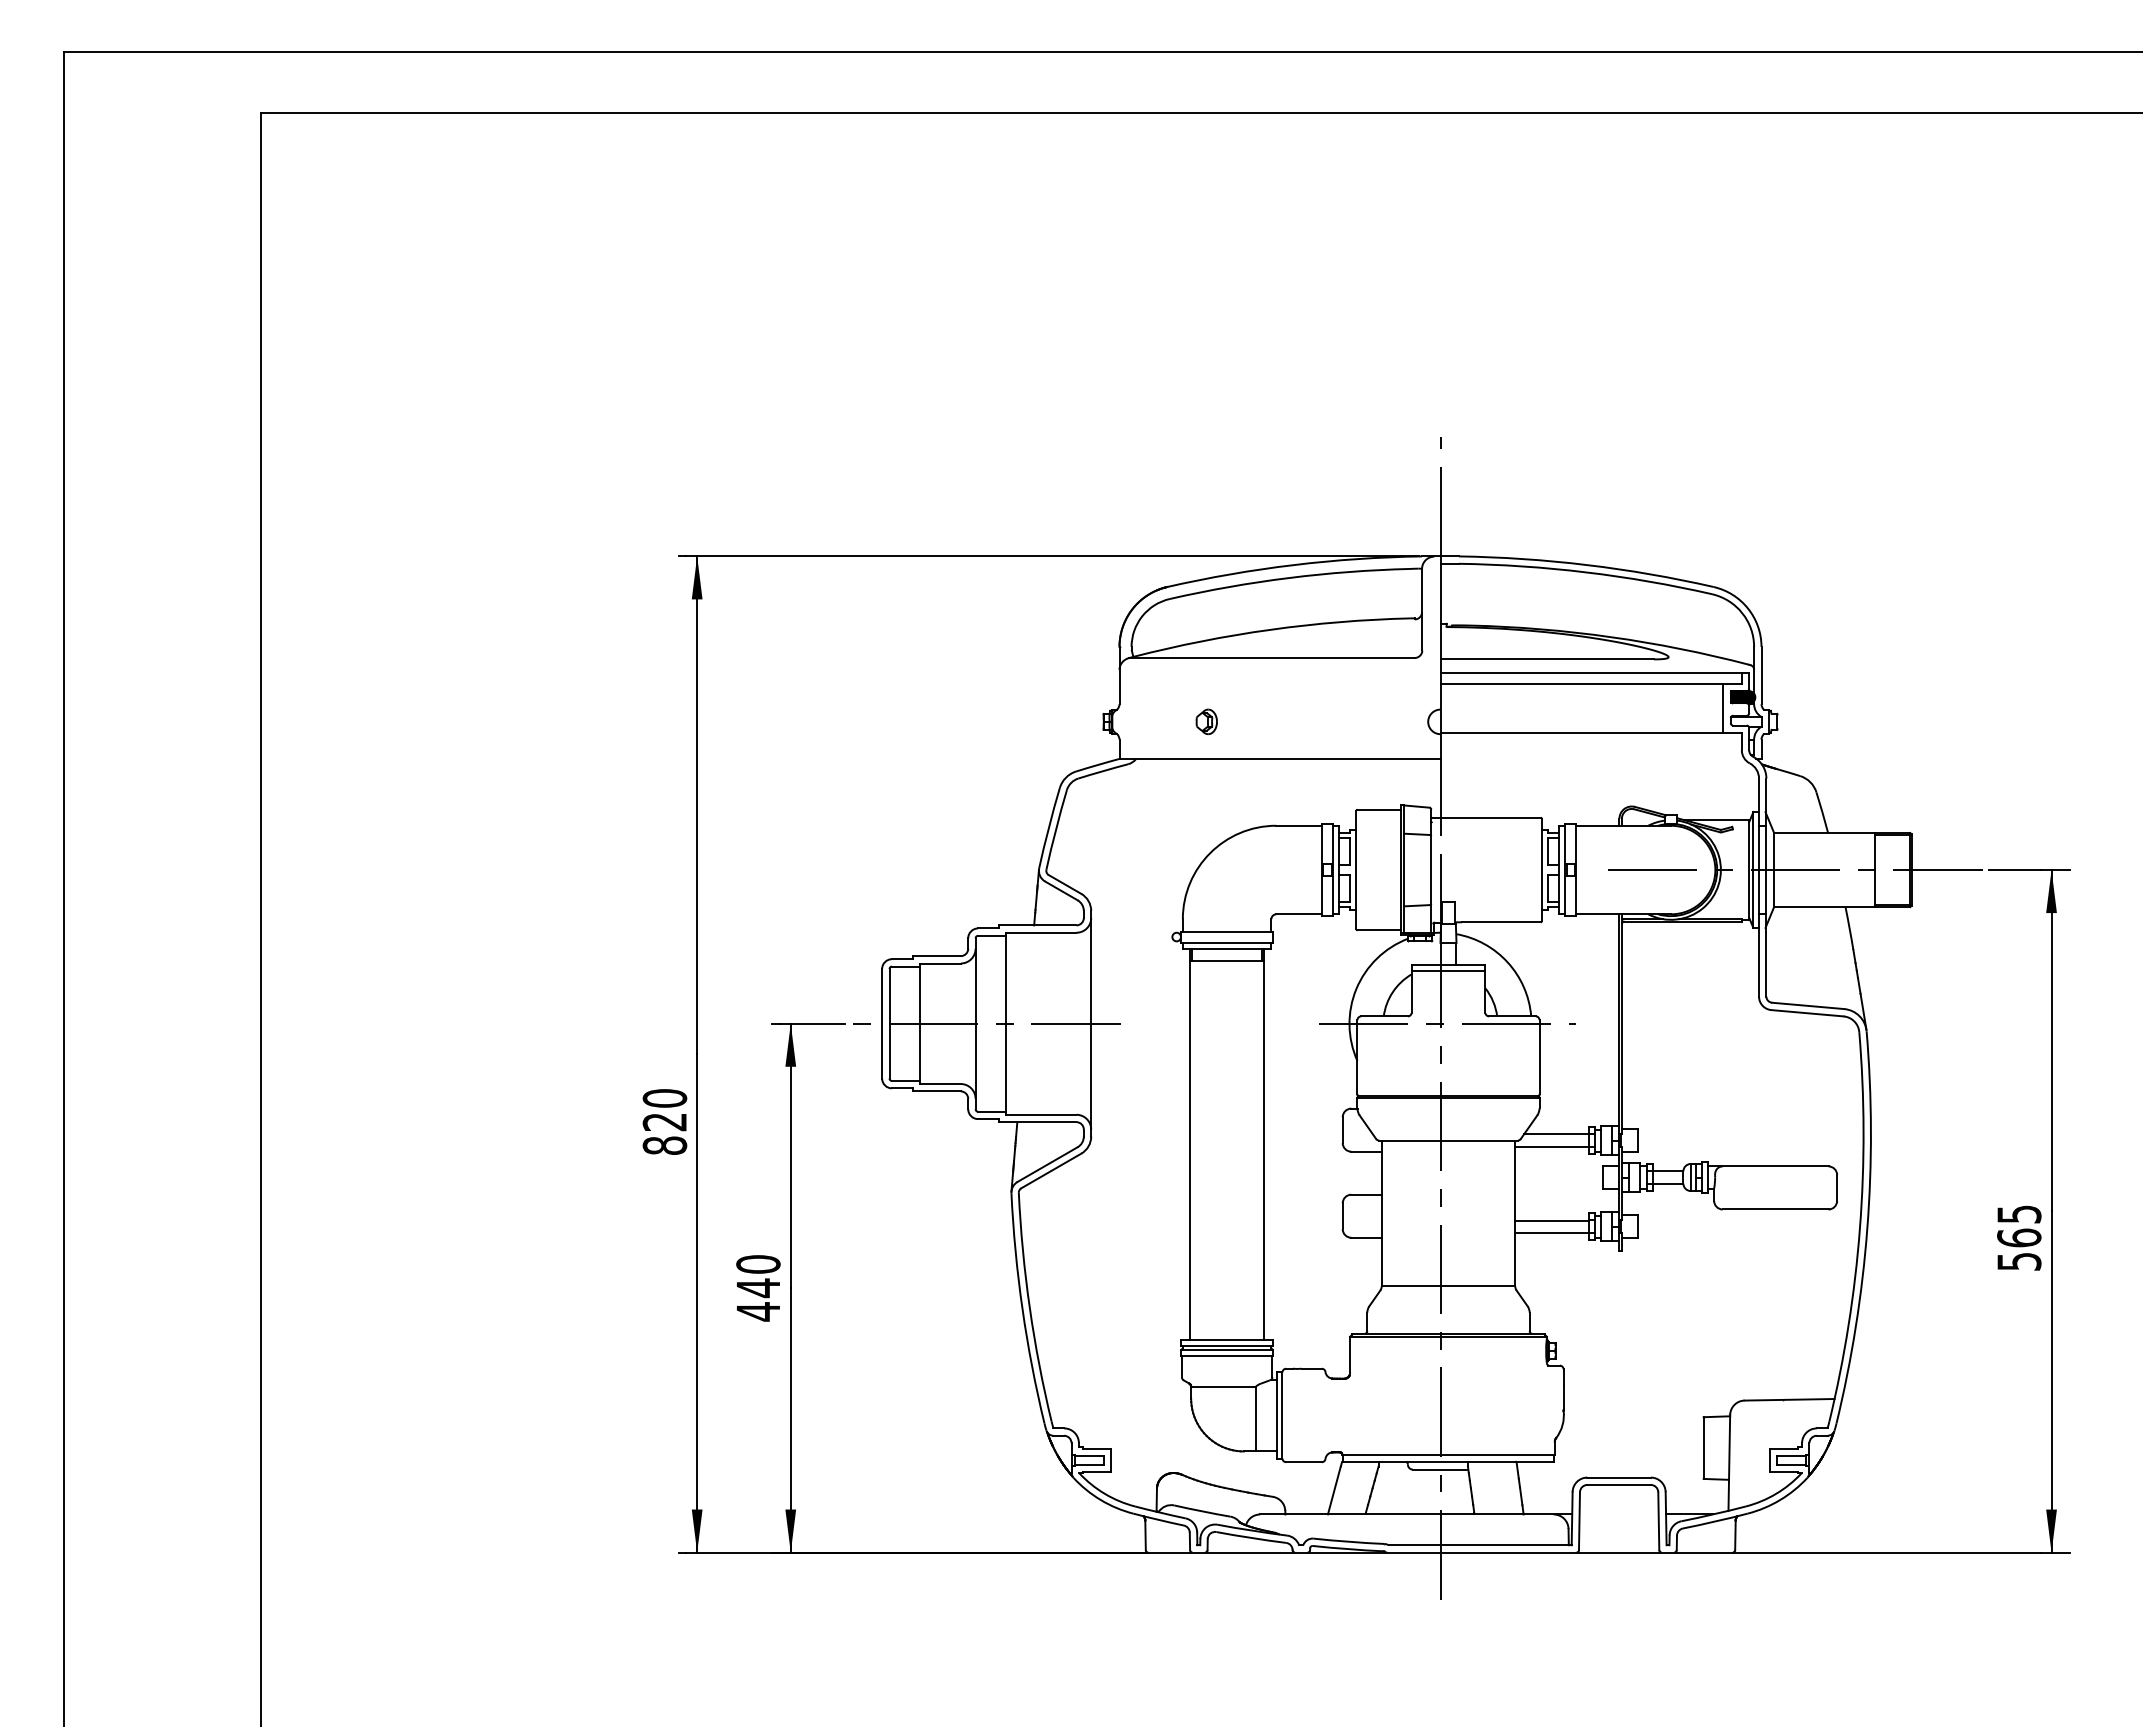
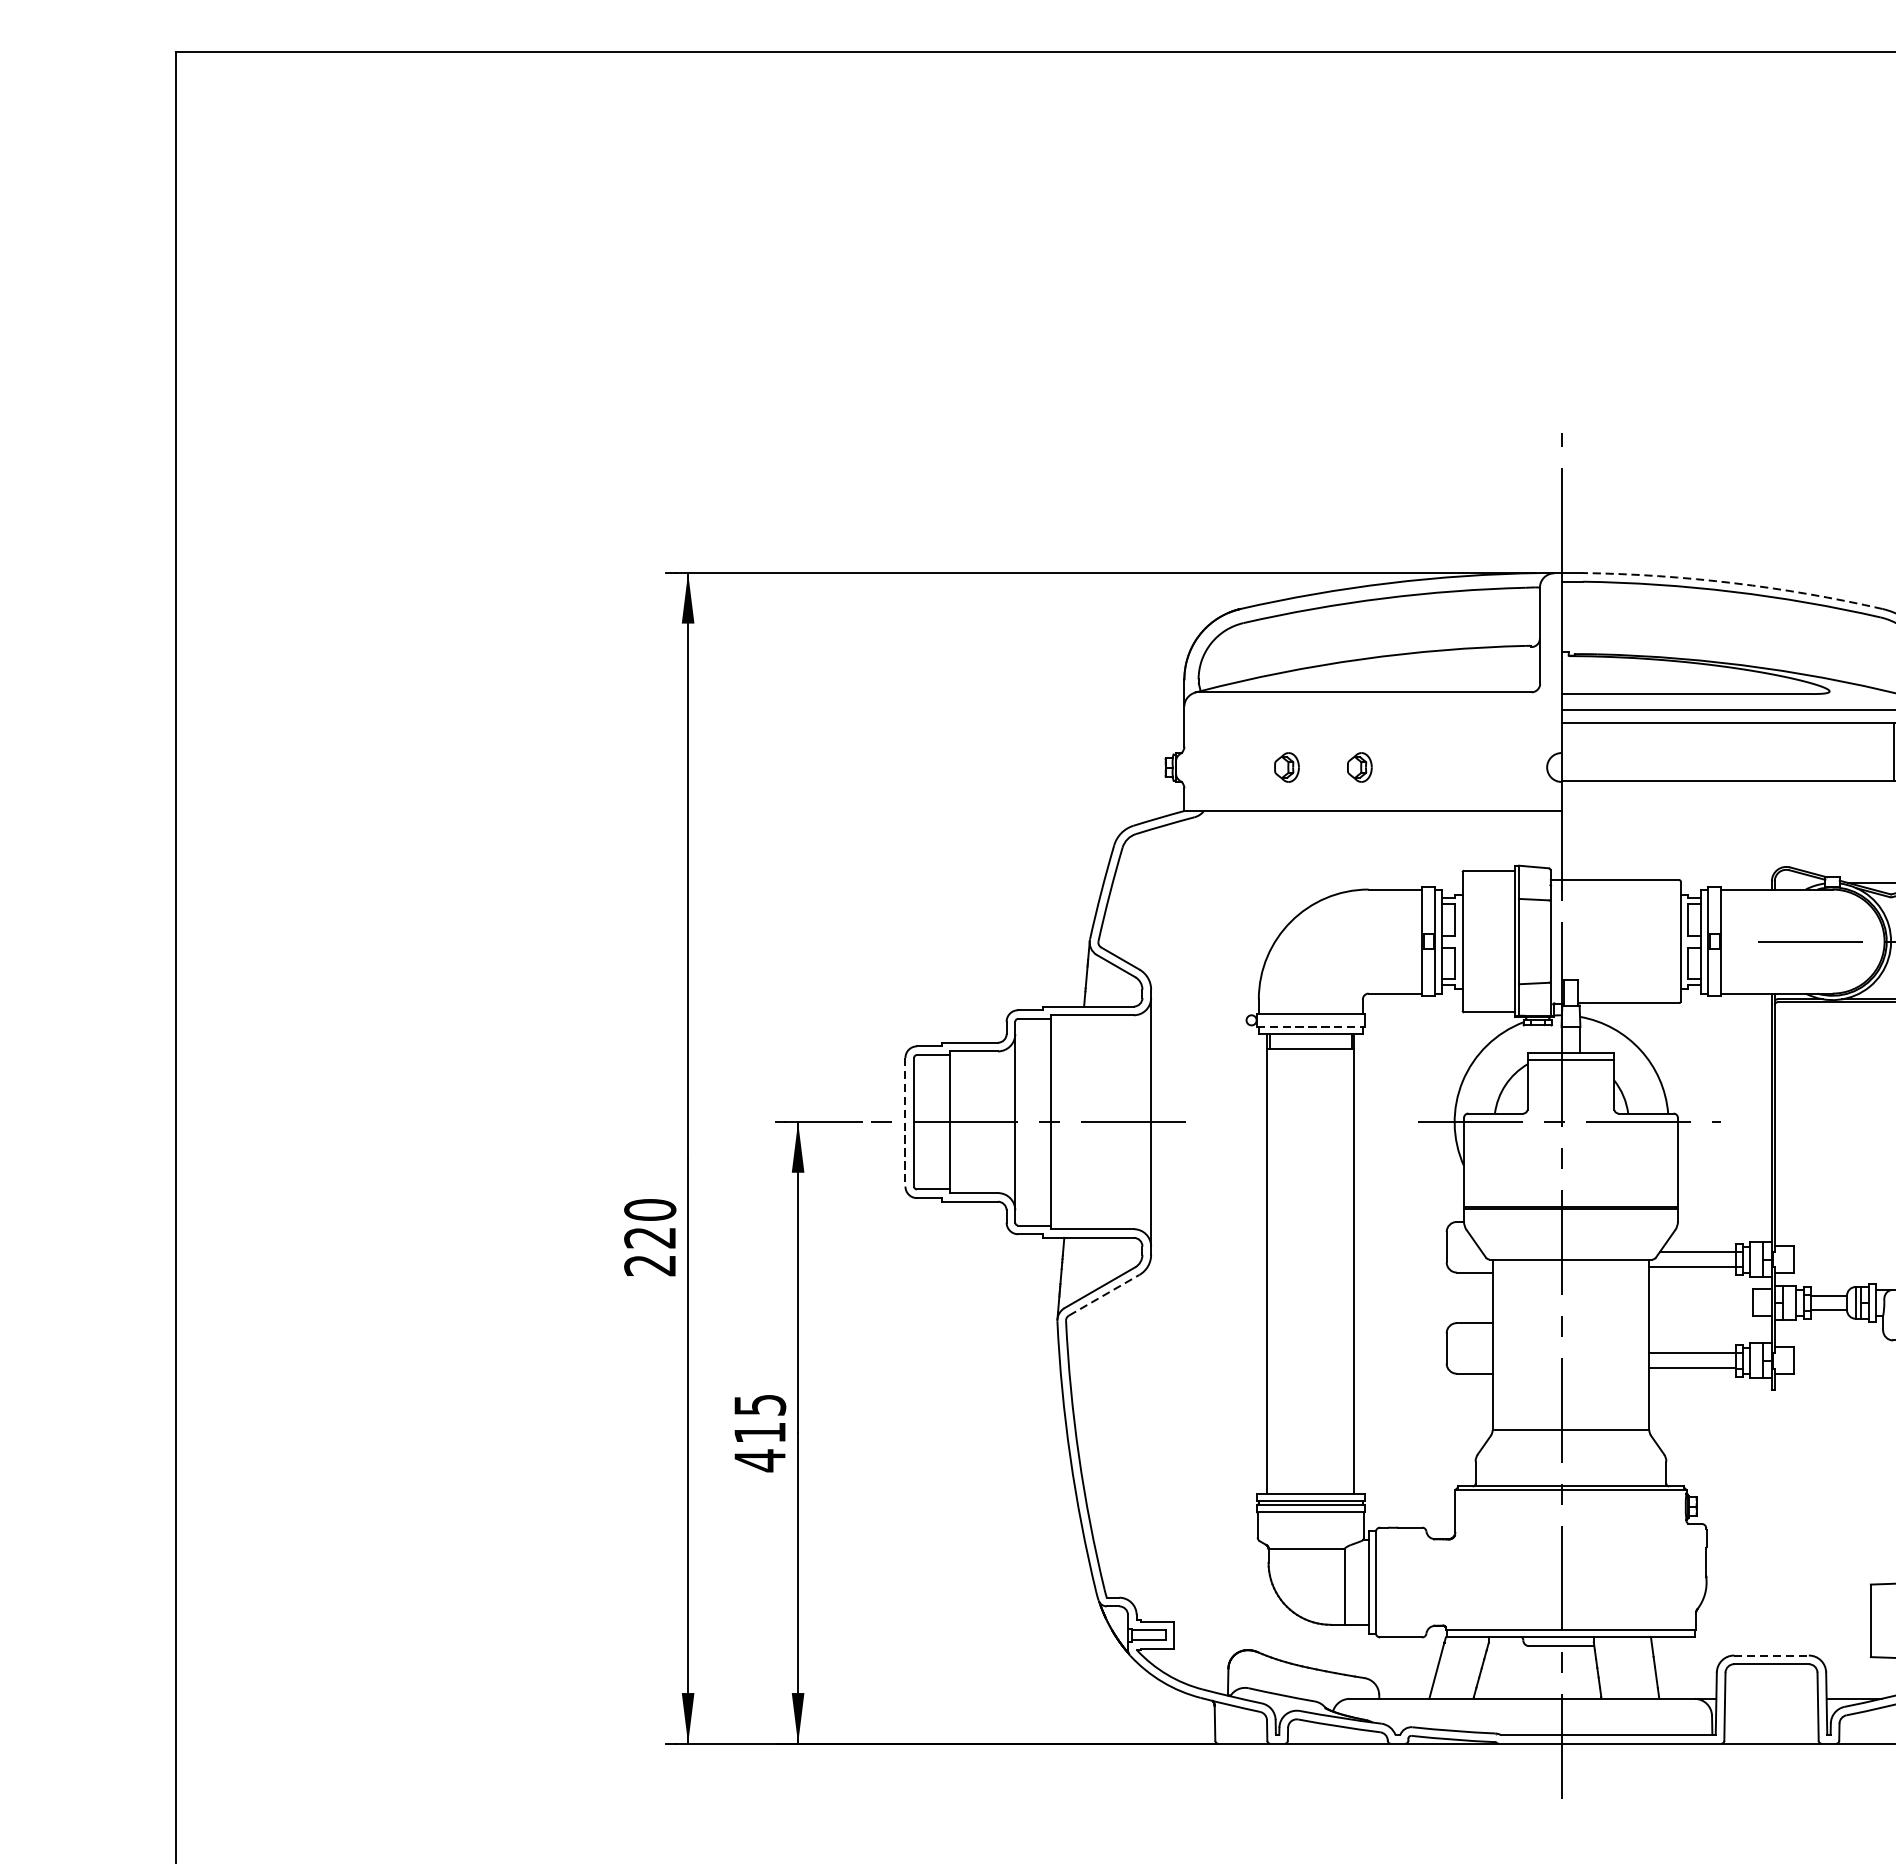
arc: (1587, 565) -> (1734, 583), solid -> dashed
part: (1268, 721) -> (1359, 767), added
line: (1227, 942) -> (1311, 1026), solid -> dashed
line: (882, 1023) -> (905, 1121), solid -> dashed
text: (664, 1145) -> (649, 1265), 820 -> 220
line: (1051, 1170) -> (1104, 1294), solid -> dashed
text: (758, 1276) -> (760, 1419), 440 -> 415
line: (1619, 1477) -> (1771, 1655), solid -> dashed

